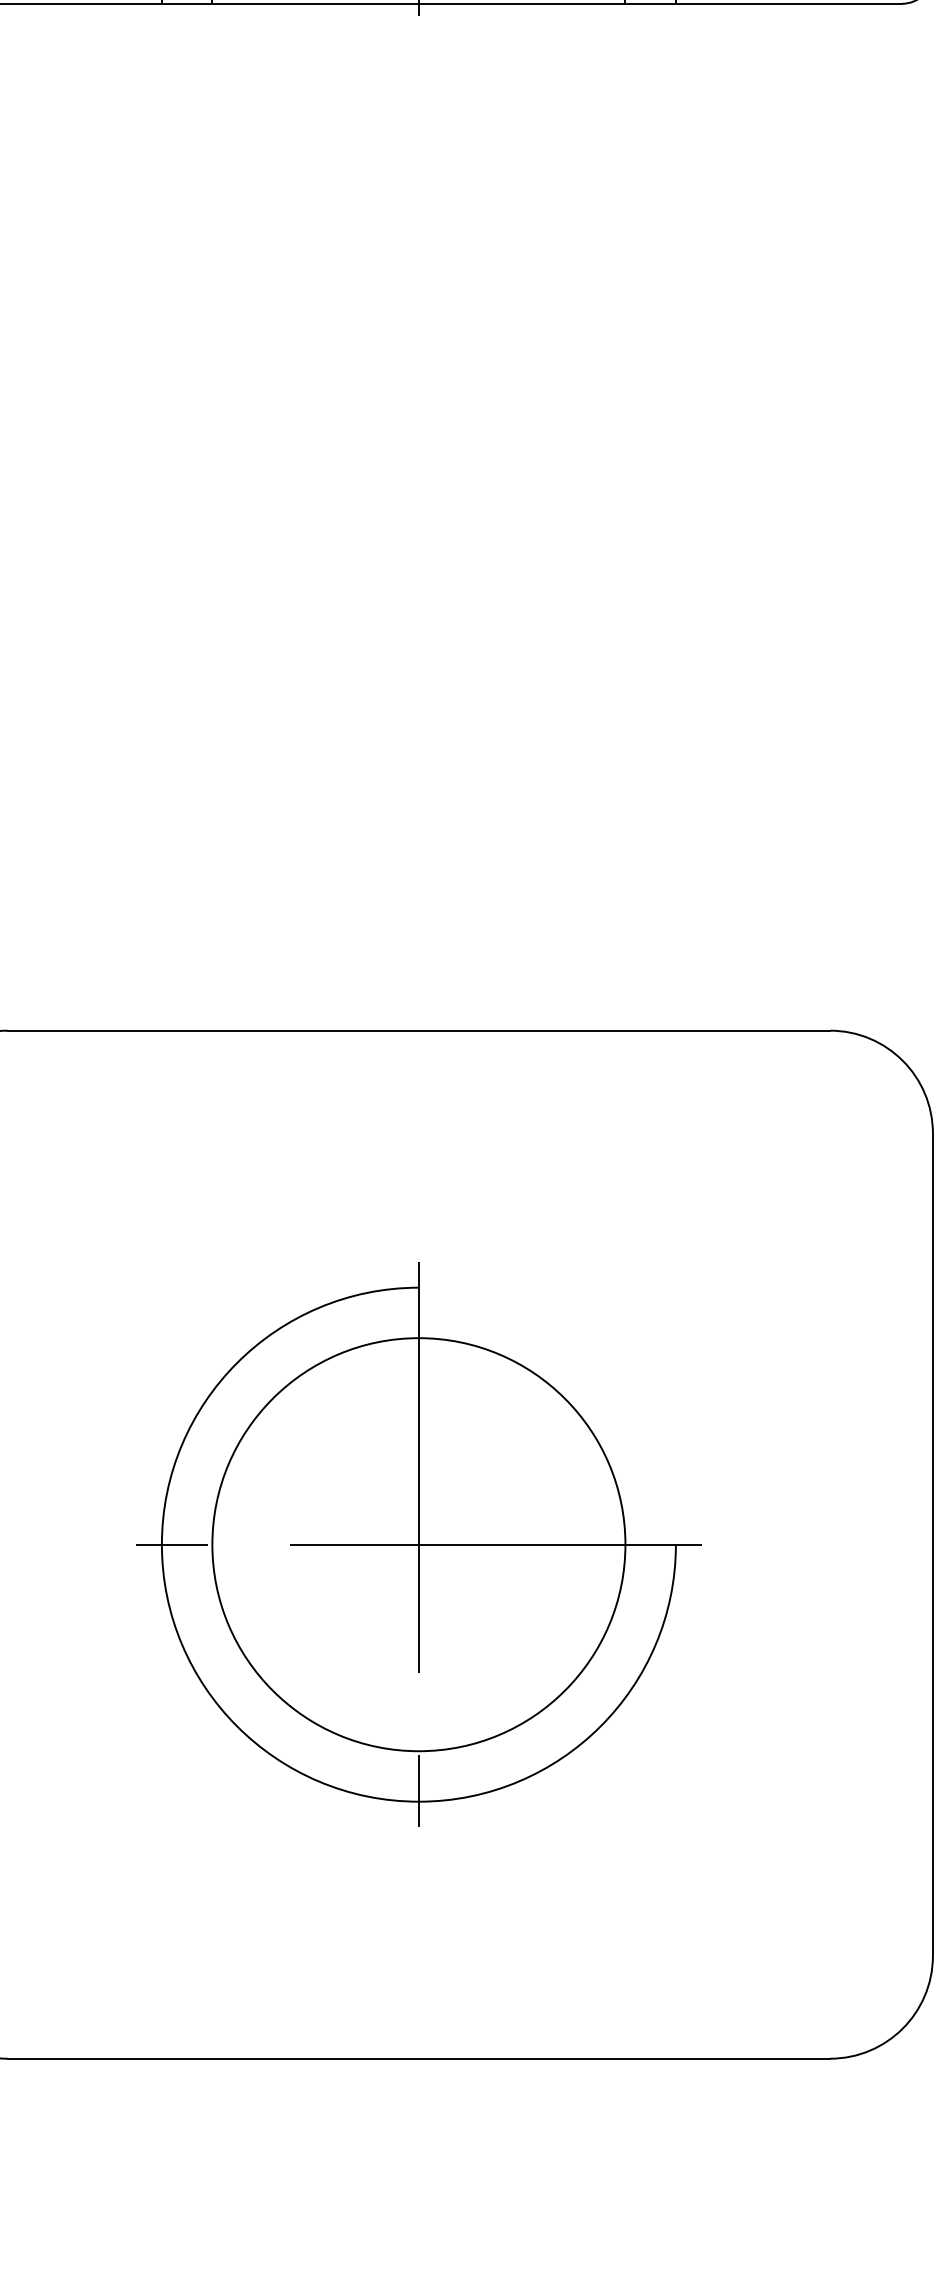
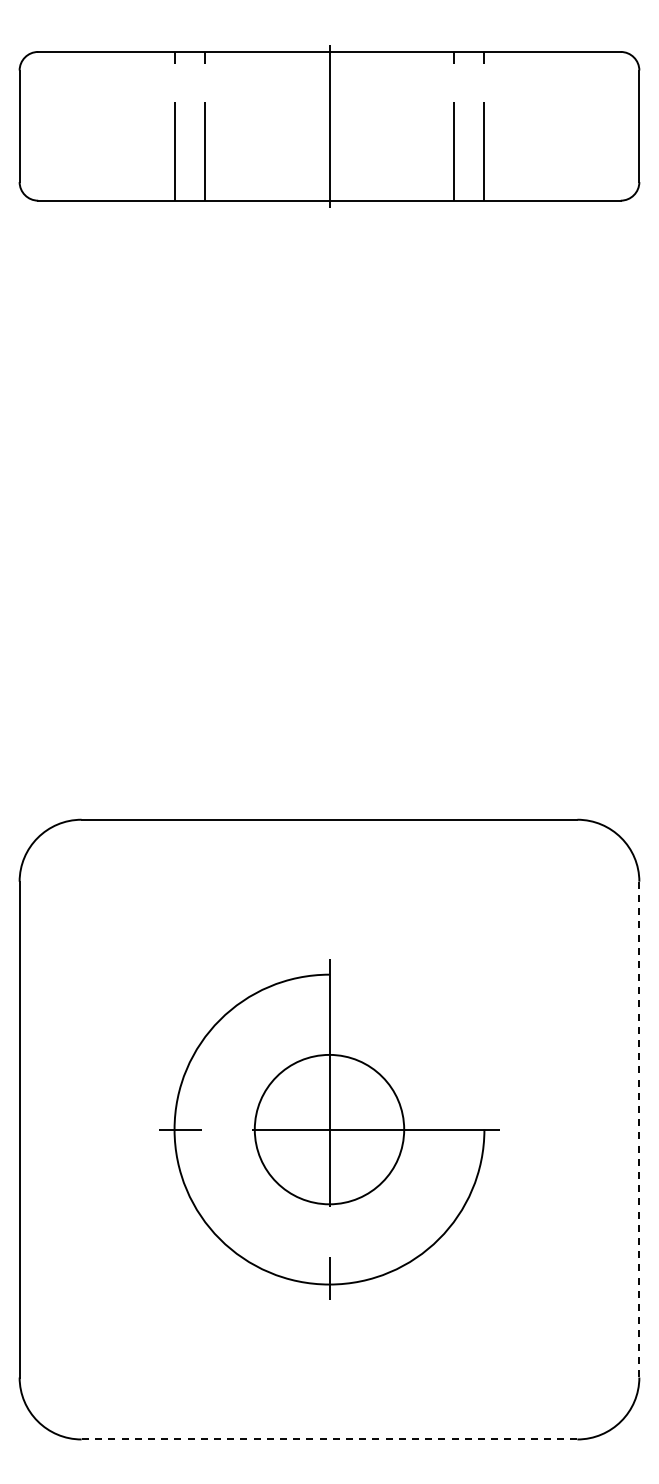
circle: (418, 1544) -> (329, 1129), size x0.6
line: (933, 1544) -> (639, 1129), solid -> dashed
line: (418, 2058) -> (329, 1439), solid -> dashed

